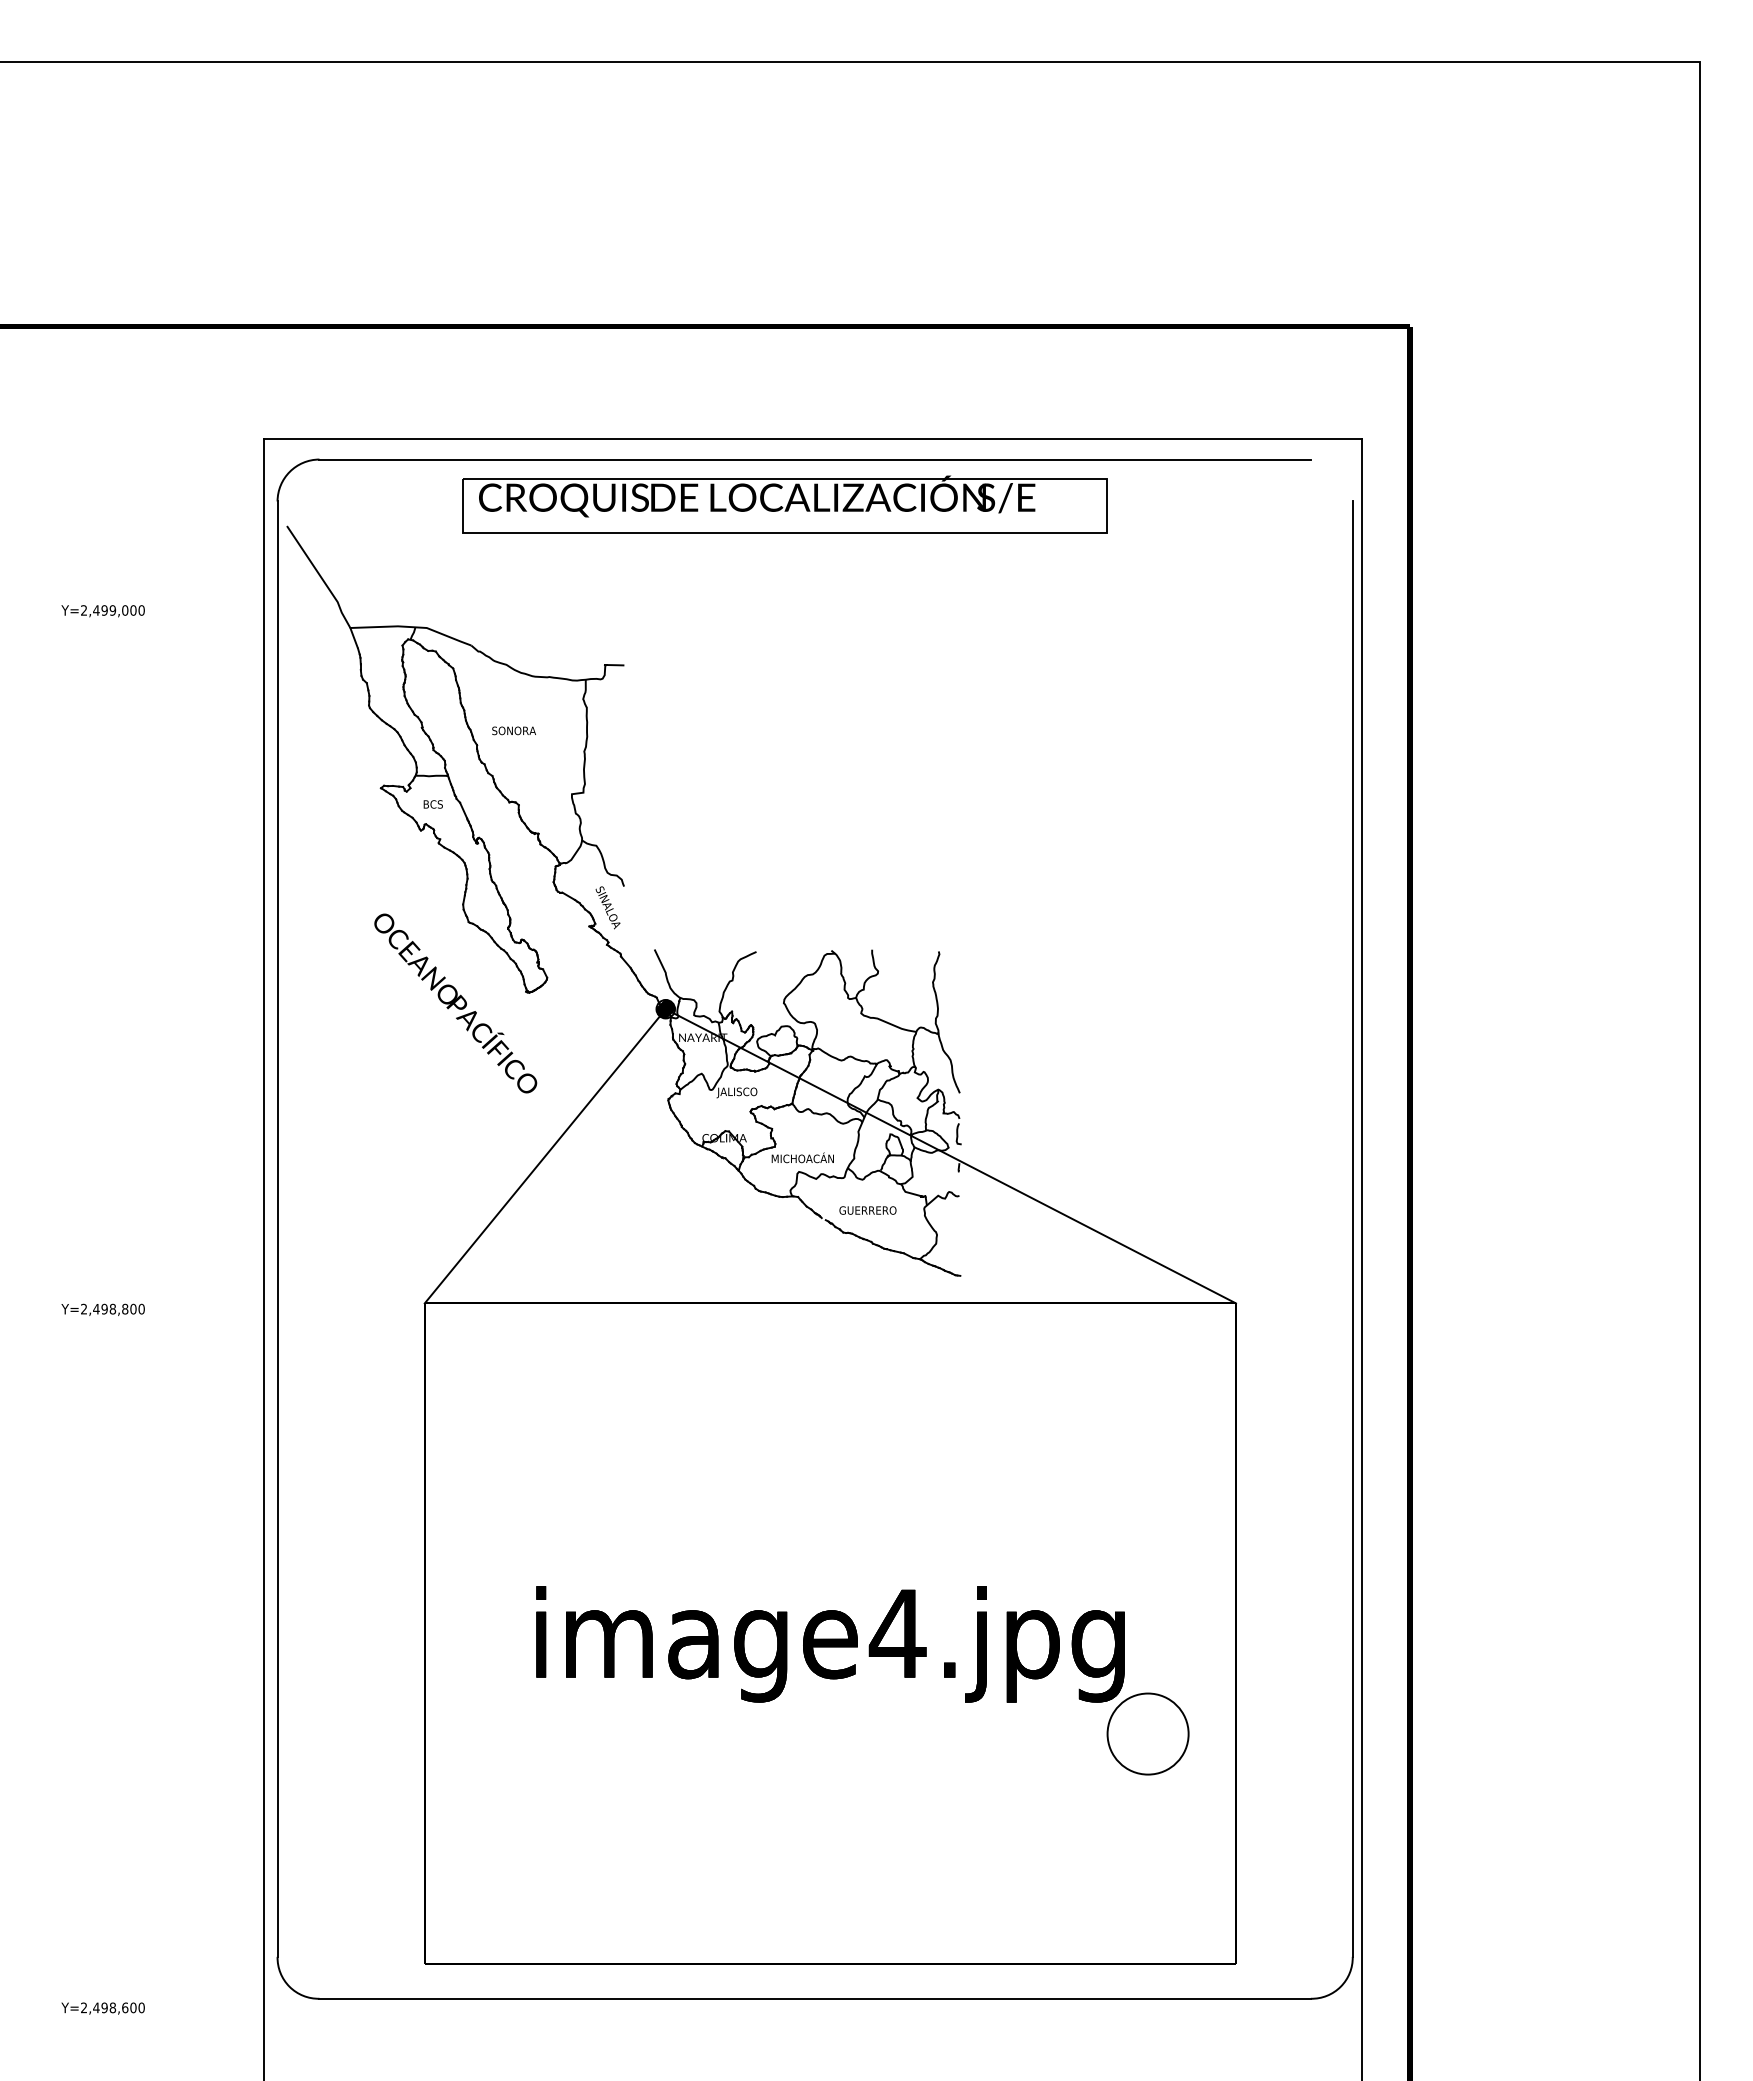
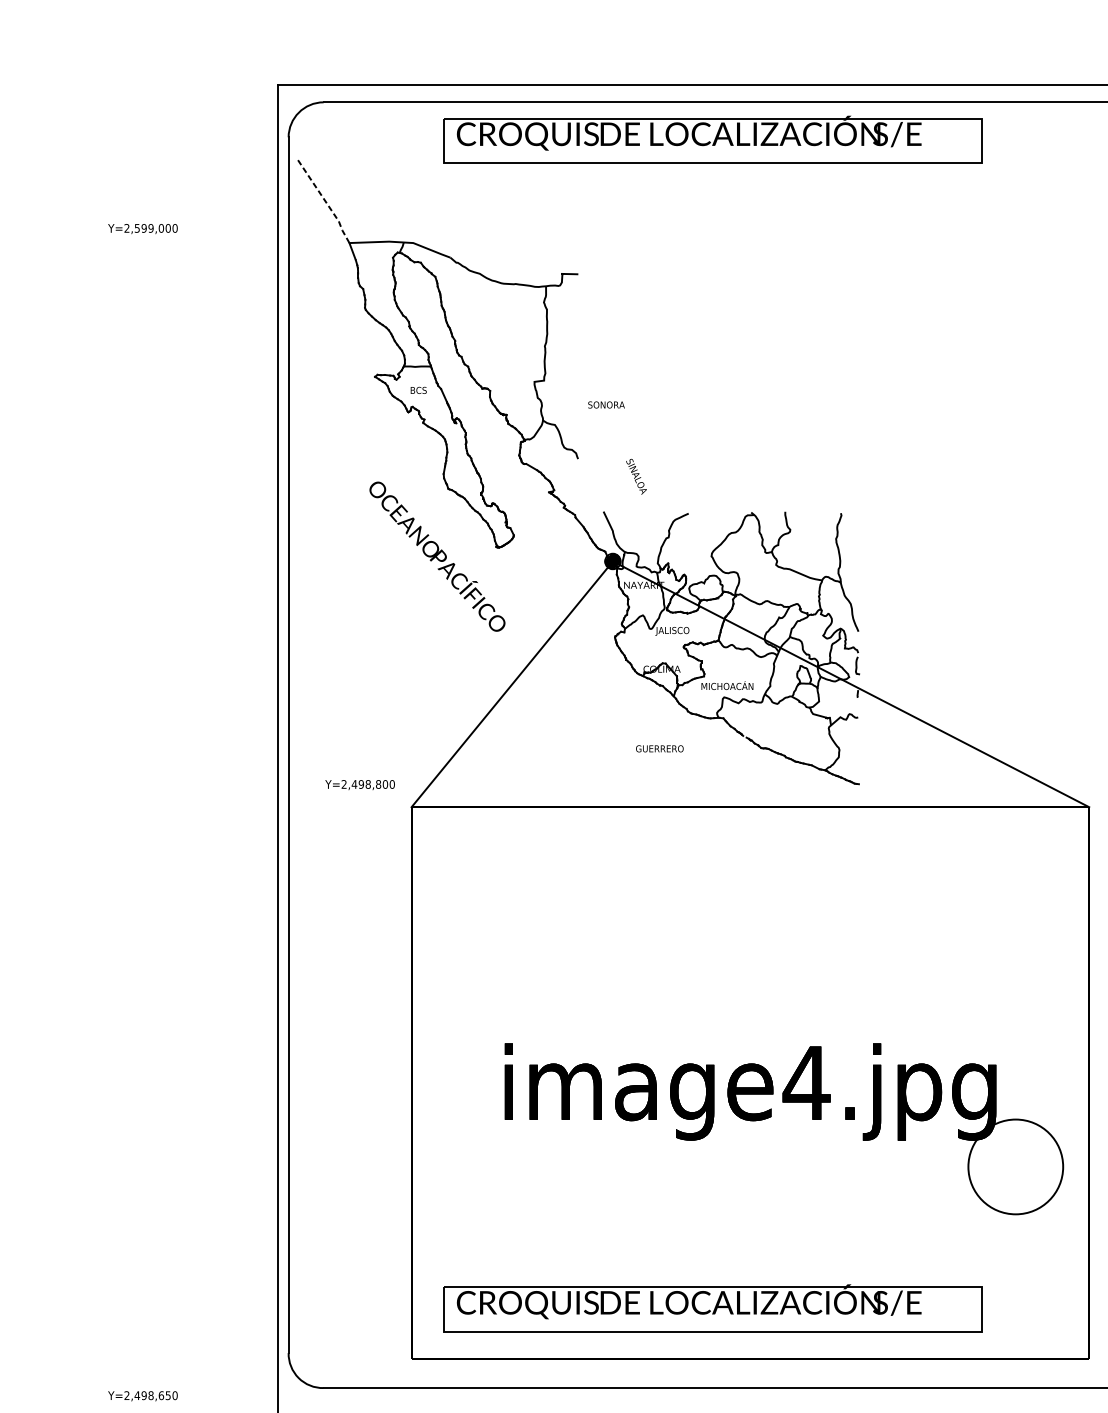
line: (321, 577) -> (325, 200), solid -> dashed
text: (96, 610) -> (137, 228), Y=2,499,000 -> Y=2,599,000
text: (513, 730) -> (605, 404), moved
text: (607, 907) -> (636, 476), moved
text: (867, 1210) -> (659, 748), moved
text: (102, 1309) -> (359, 784), moved
circle: (1147, 1733) -> (1015, 1166), size x1.4
part: (784, 1903) -> (712, 1308), added
text: (133, 2007) -> (168, 1395), Y=2,498,600 -> Y=2,498,650

